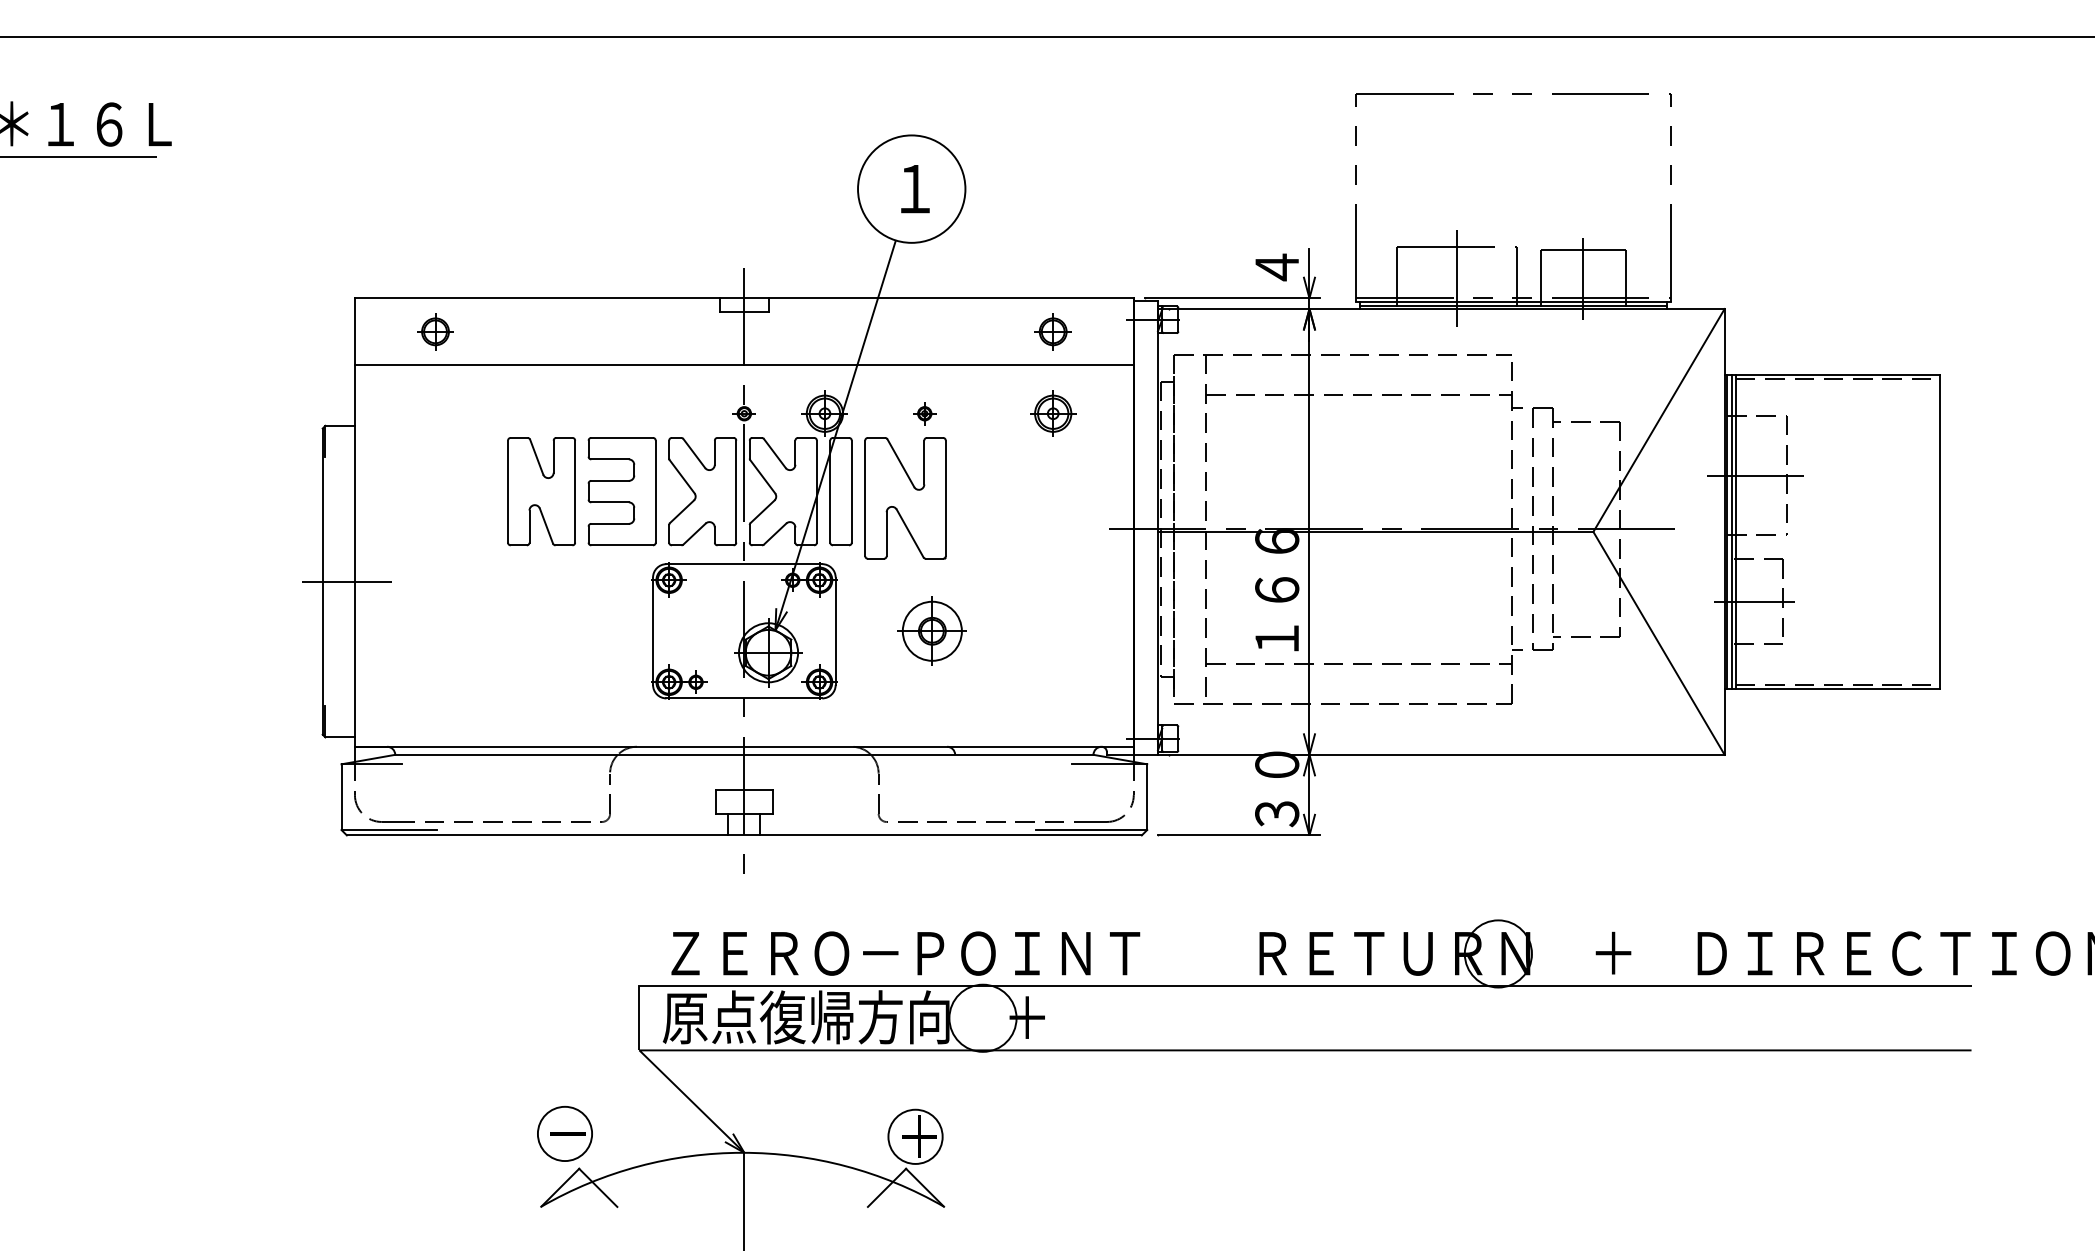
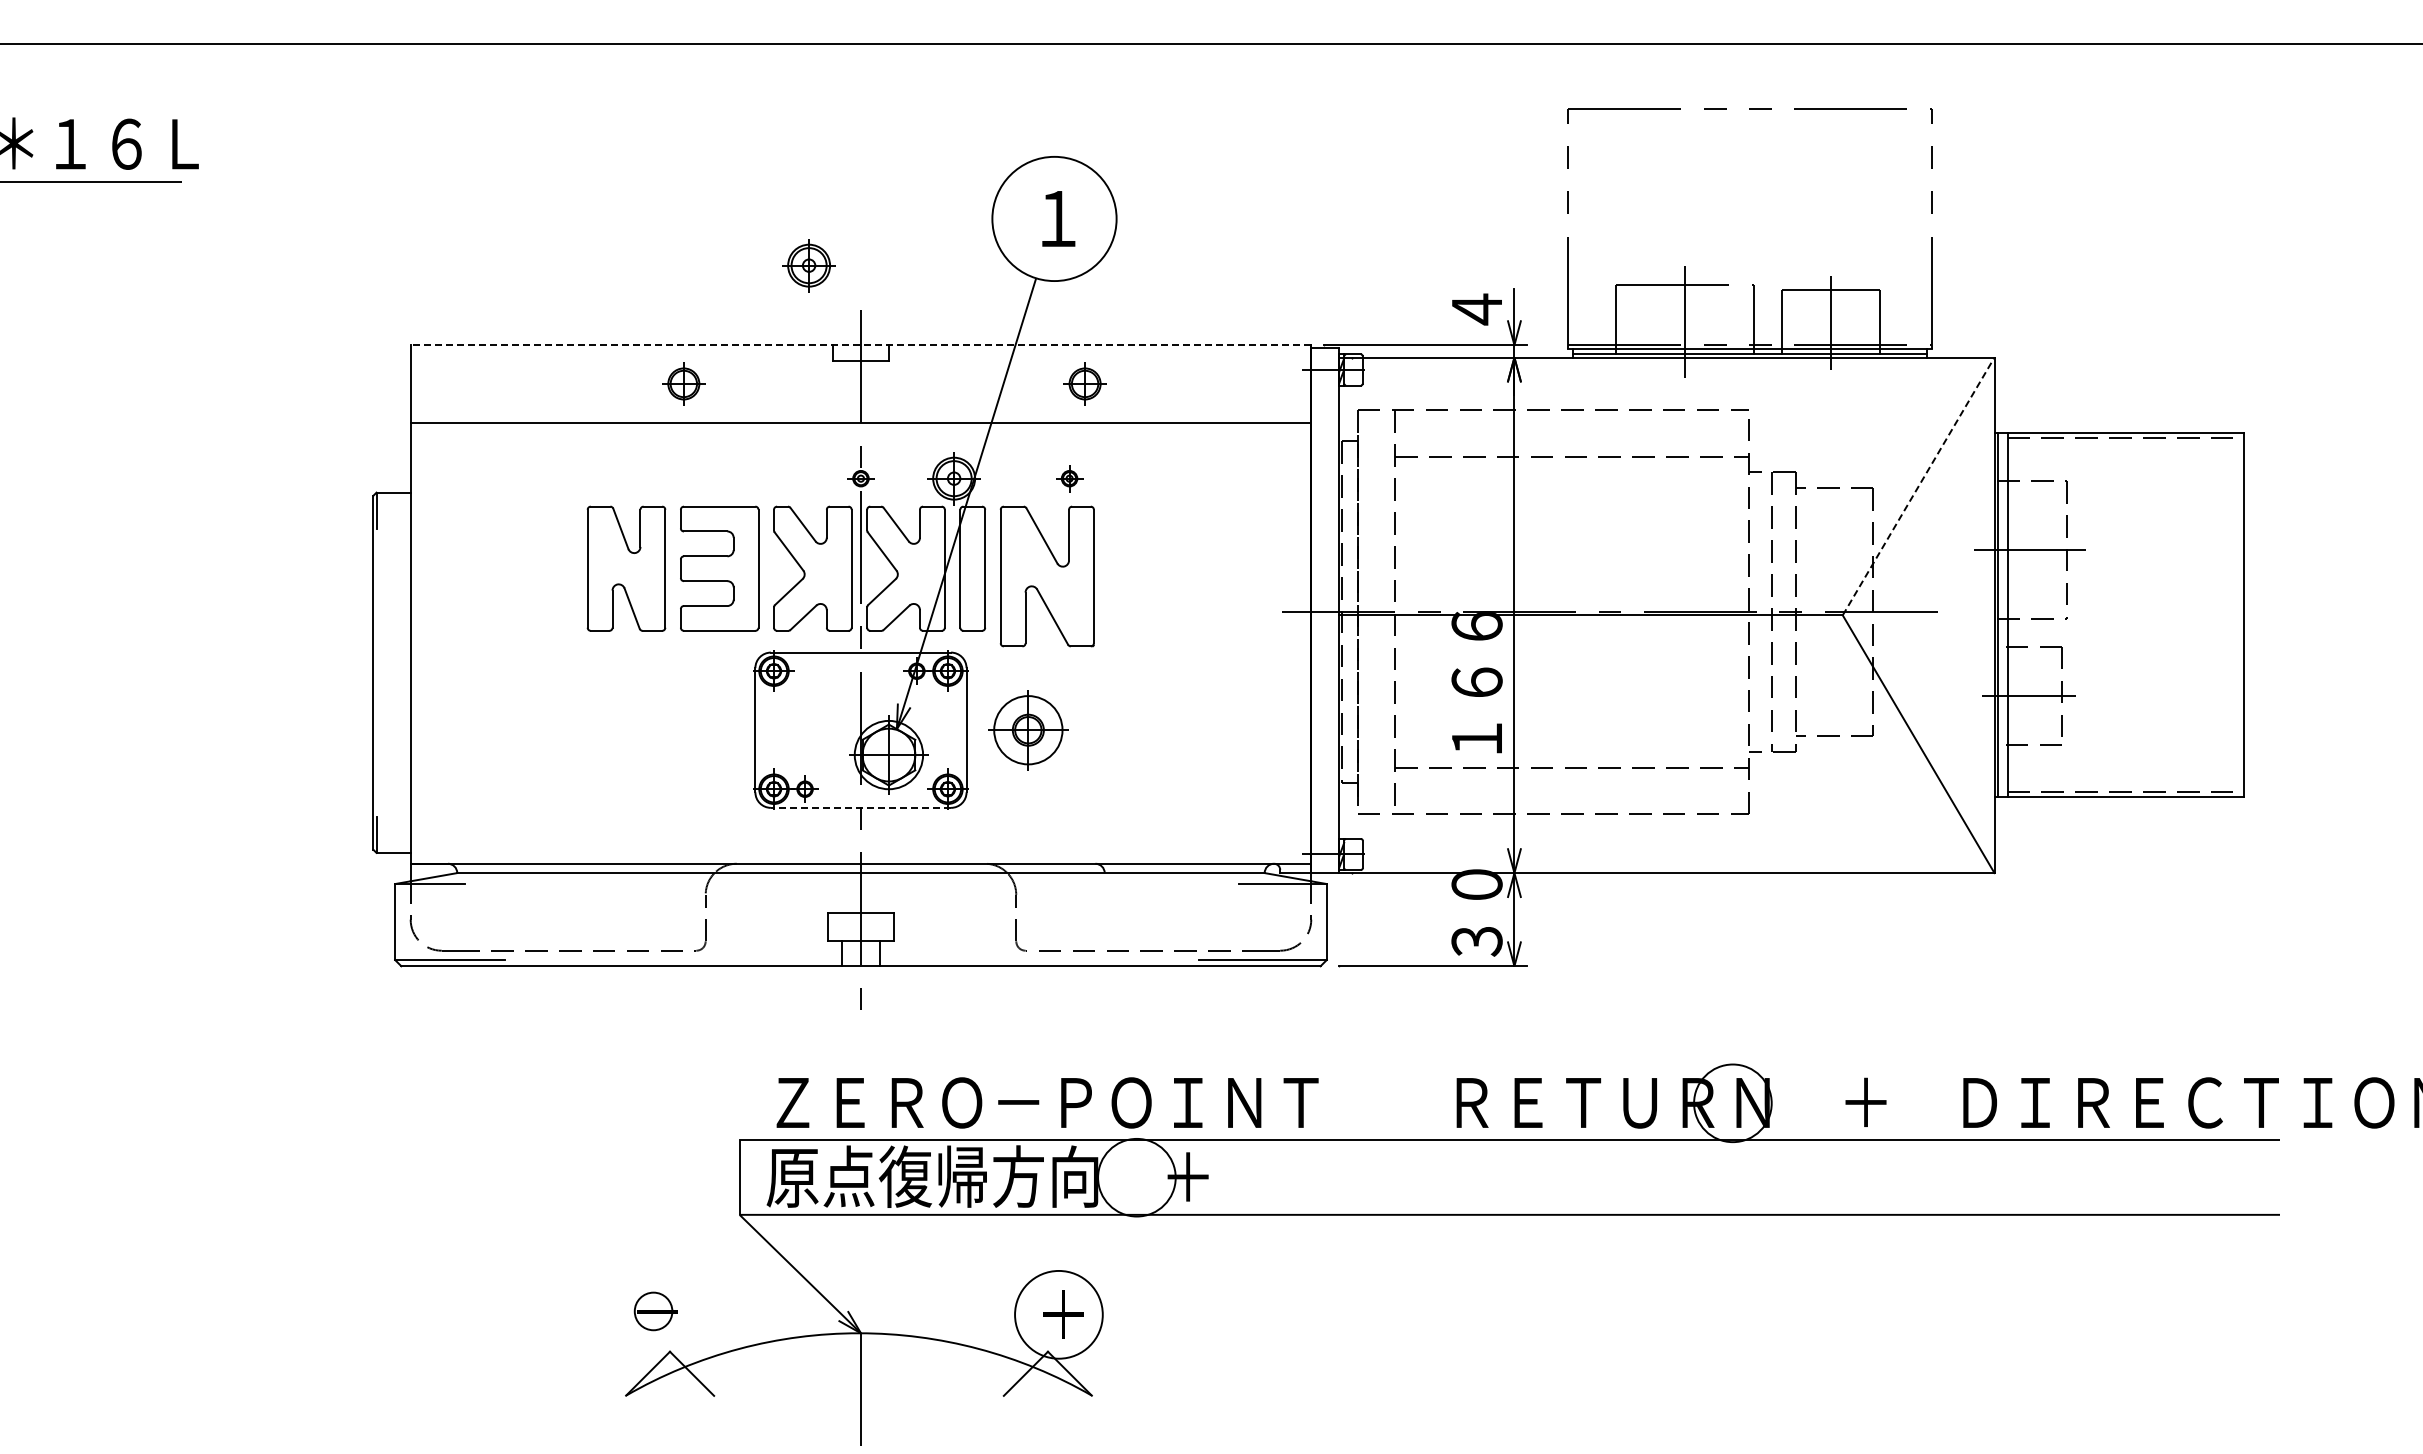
line: (743, 298) -> (860, 345), solid -> dashed
part: (435, 331) -> (683, 383), moved
part: (1052, 331) -> (1084, 383), moved
part: (1052, 413) -> (808, 265), moved
line: (1658, 420) -> (1918, 486), solid -> dashed
line: (1731, 532) -> (2002, 615), removed
line: (347, 581) -> (401, 672), removed
part: (932, 631) -> (1028, 730), moved
line: (743, 698) -> (860, 807), solid -> dashed
circle: (564, 1133) -> (653, 1311), size x0.6
circle: (915, 1136) -> (1058, 1314), size x1.4

